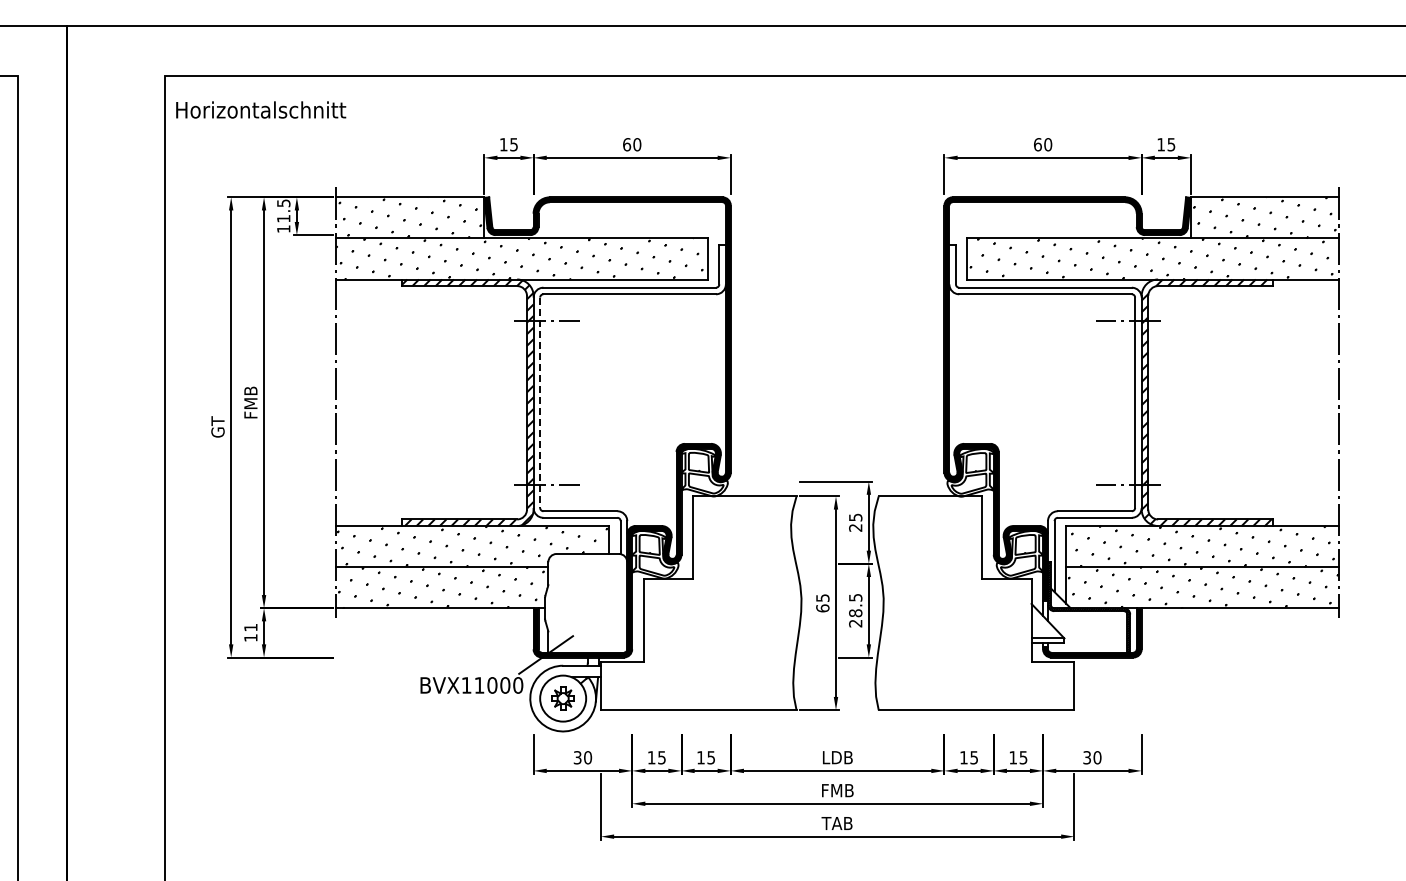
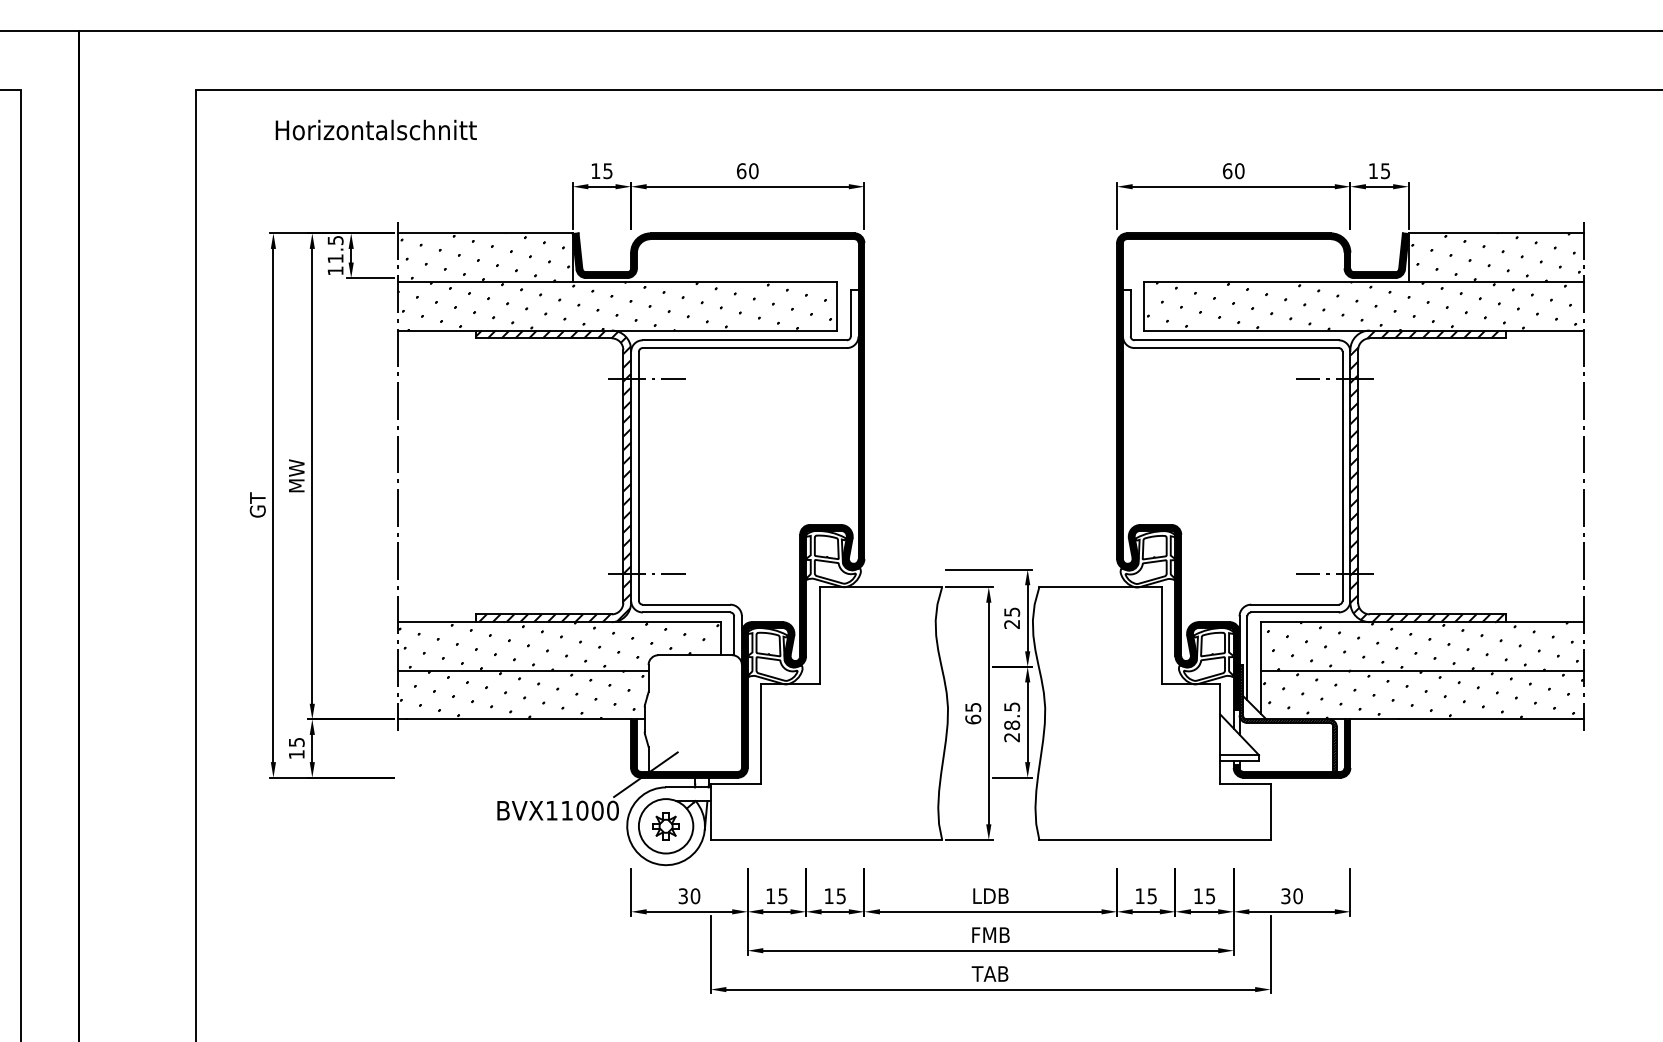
text: (261, 109) -> (376, 129), moved
text: (250, 402) -> (296, 476), FMB -> MW
line: (540, 403) -> (639, 477), dashed -> solid
text: (250, 627) -> (296, 742), 11 -> 15

